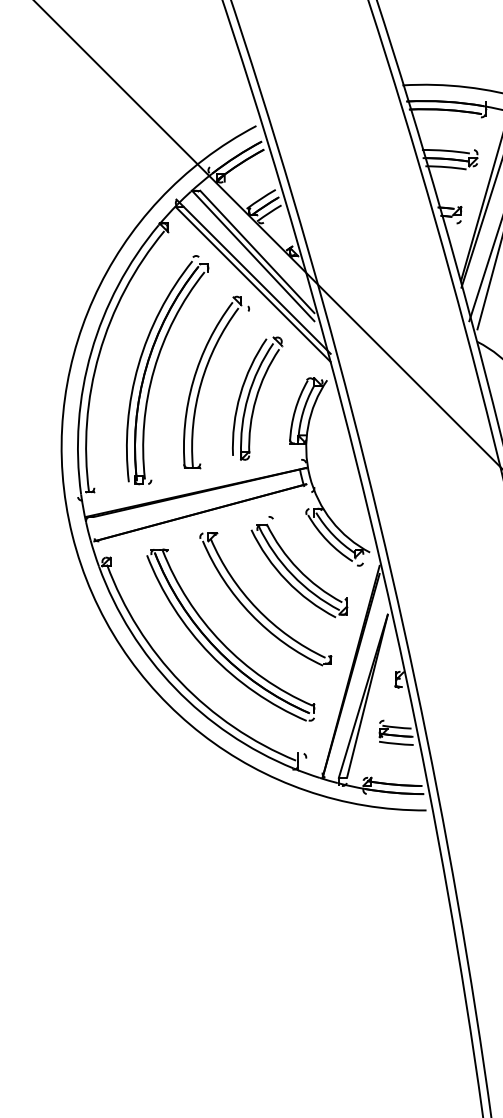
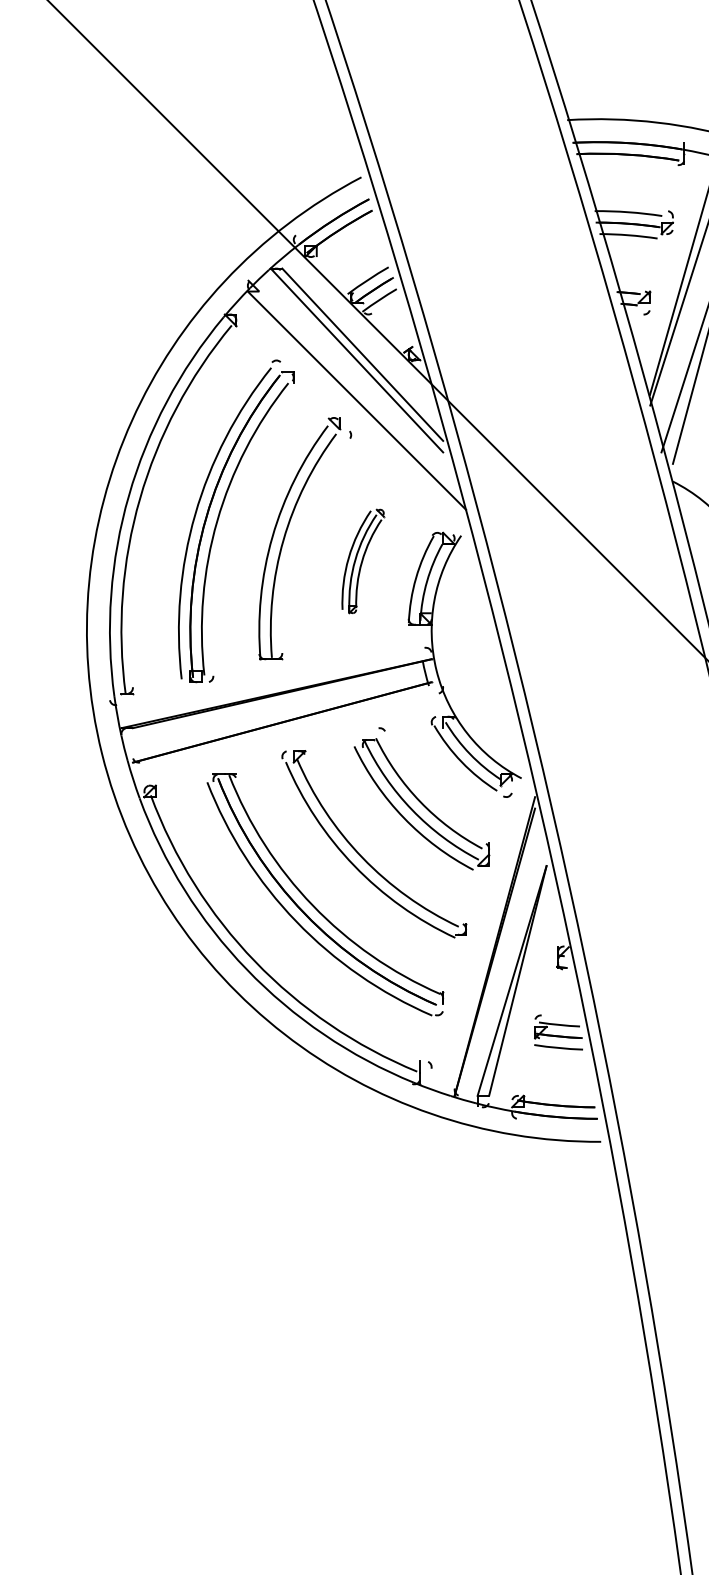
line: (256, 280) -> (361, 395), removed
part: (257, 398) -> (362, 561), size x0.6

